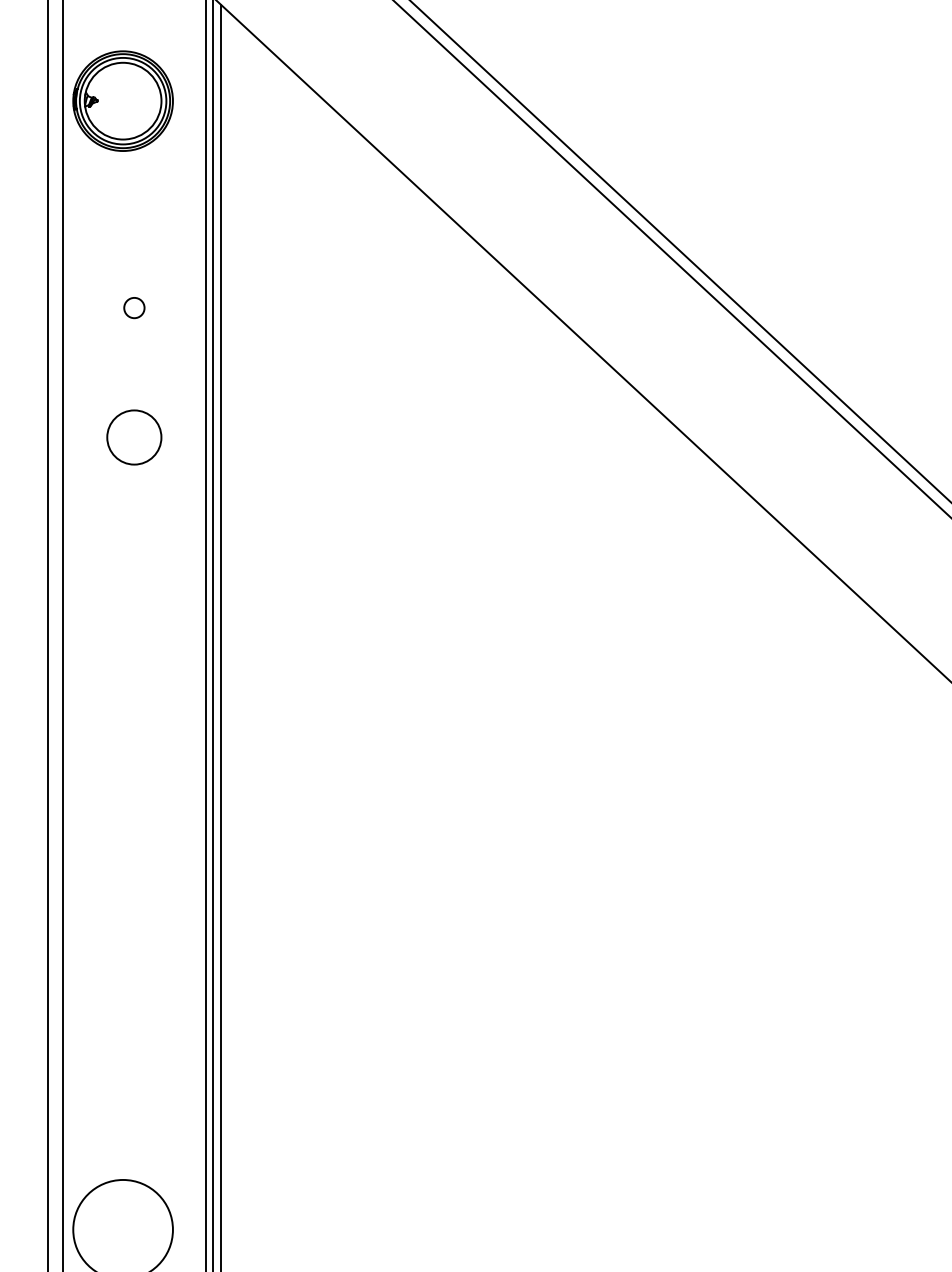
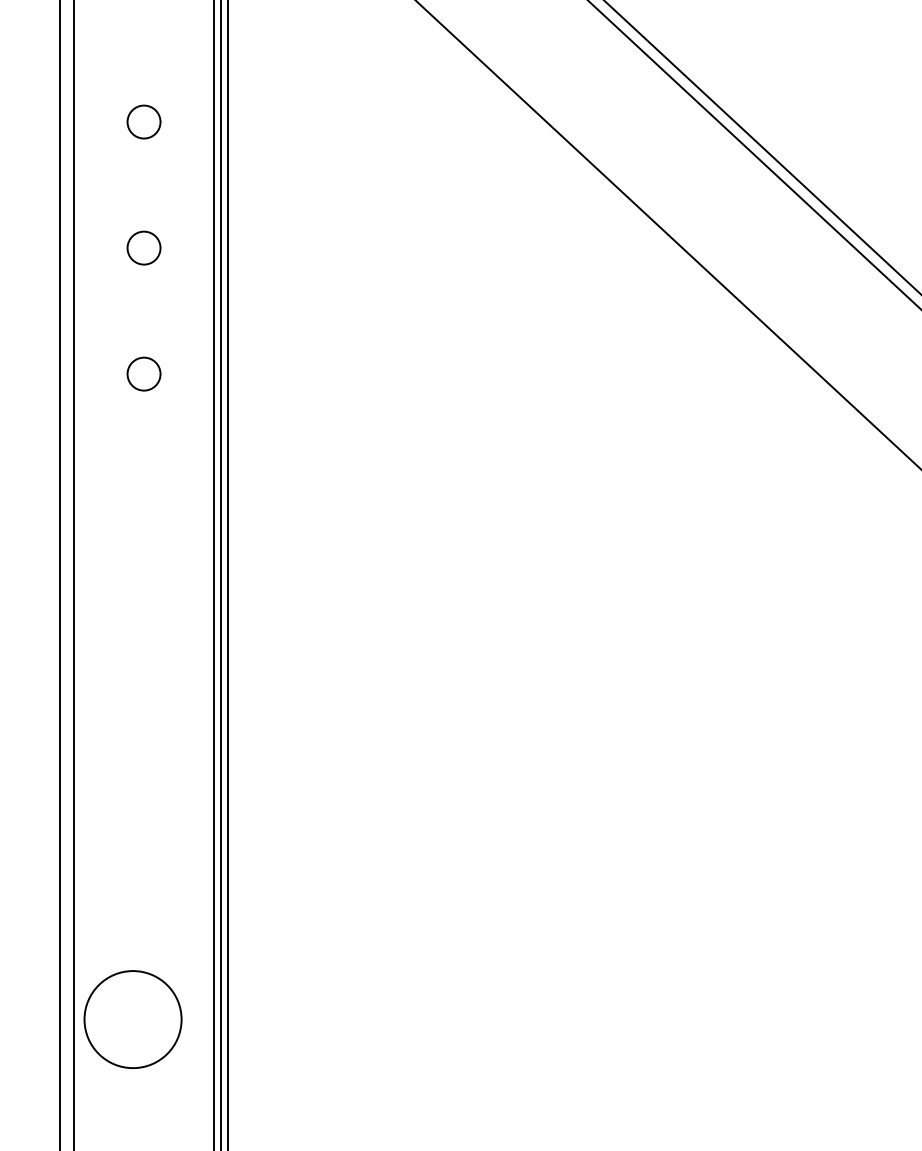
circle: (134, 307) -> (144, 121), size x1.67
circle: (134, 437) -> (144, 248), size x0.62
circle: (134, 566) -> (144, 373), added

